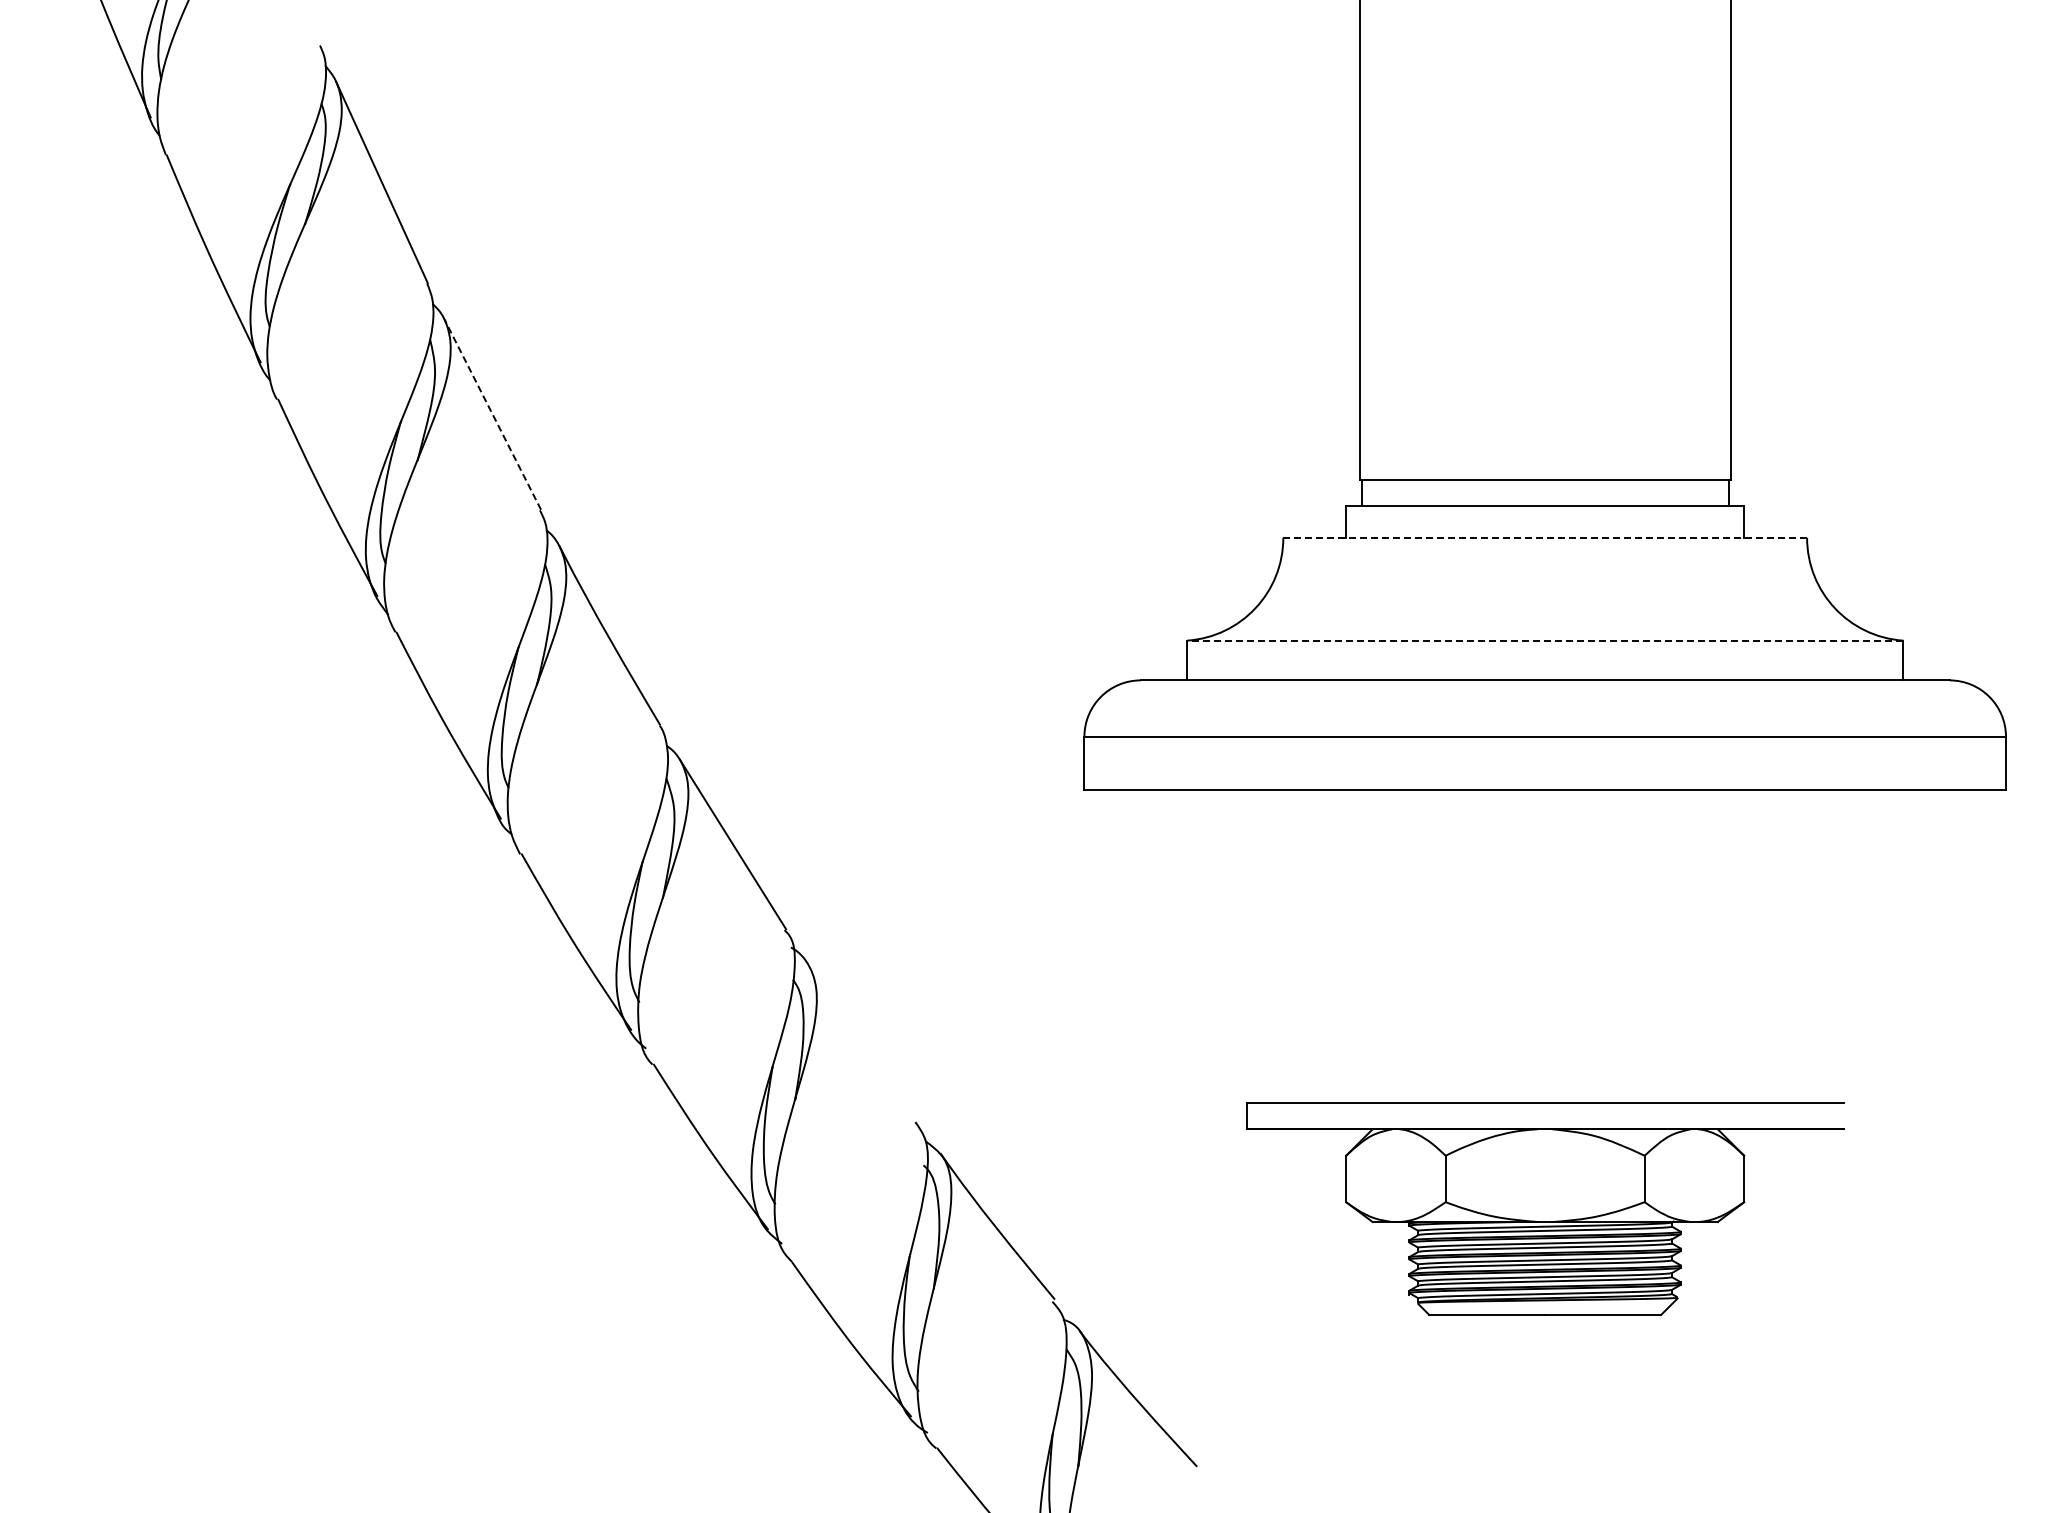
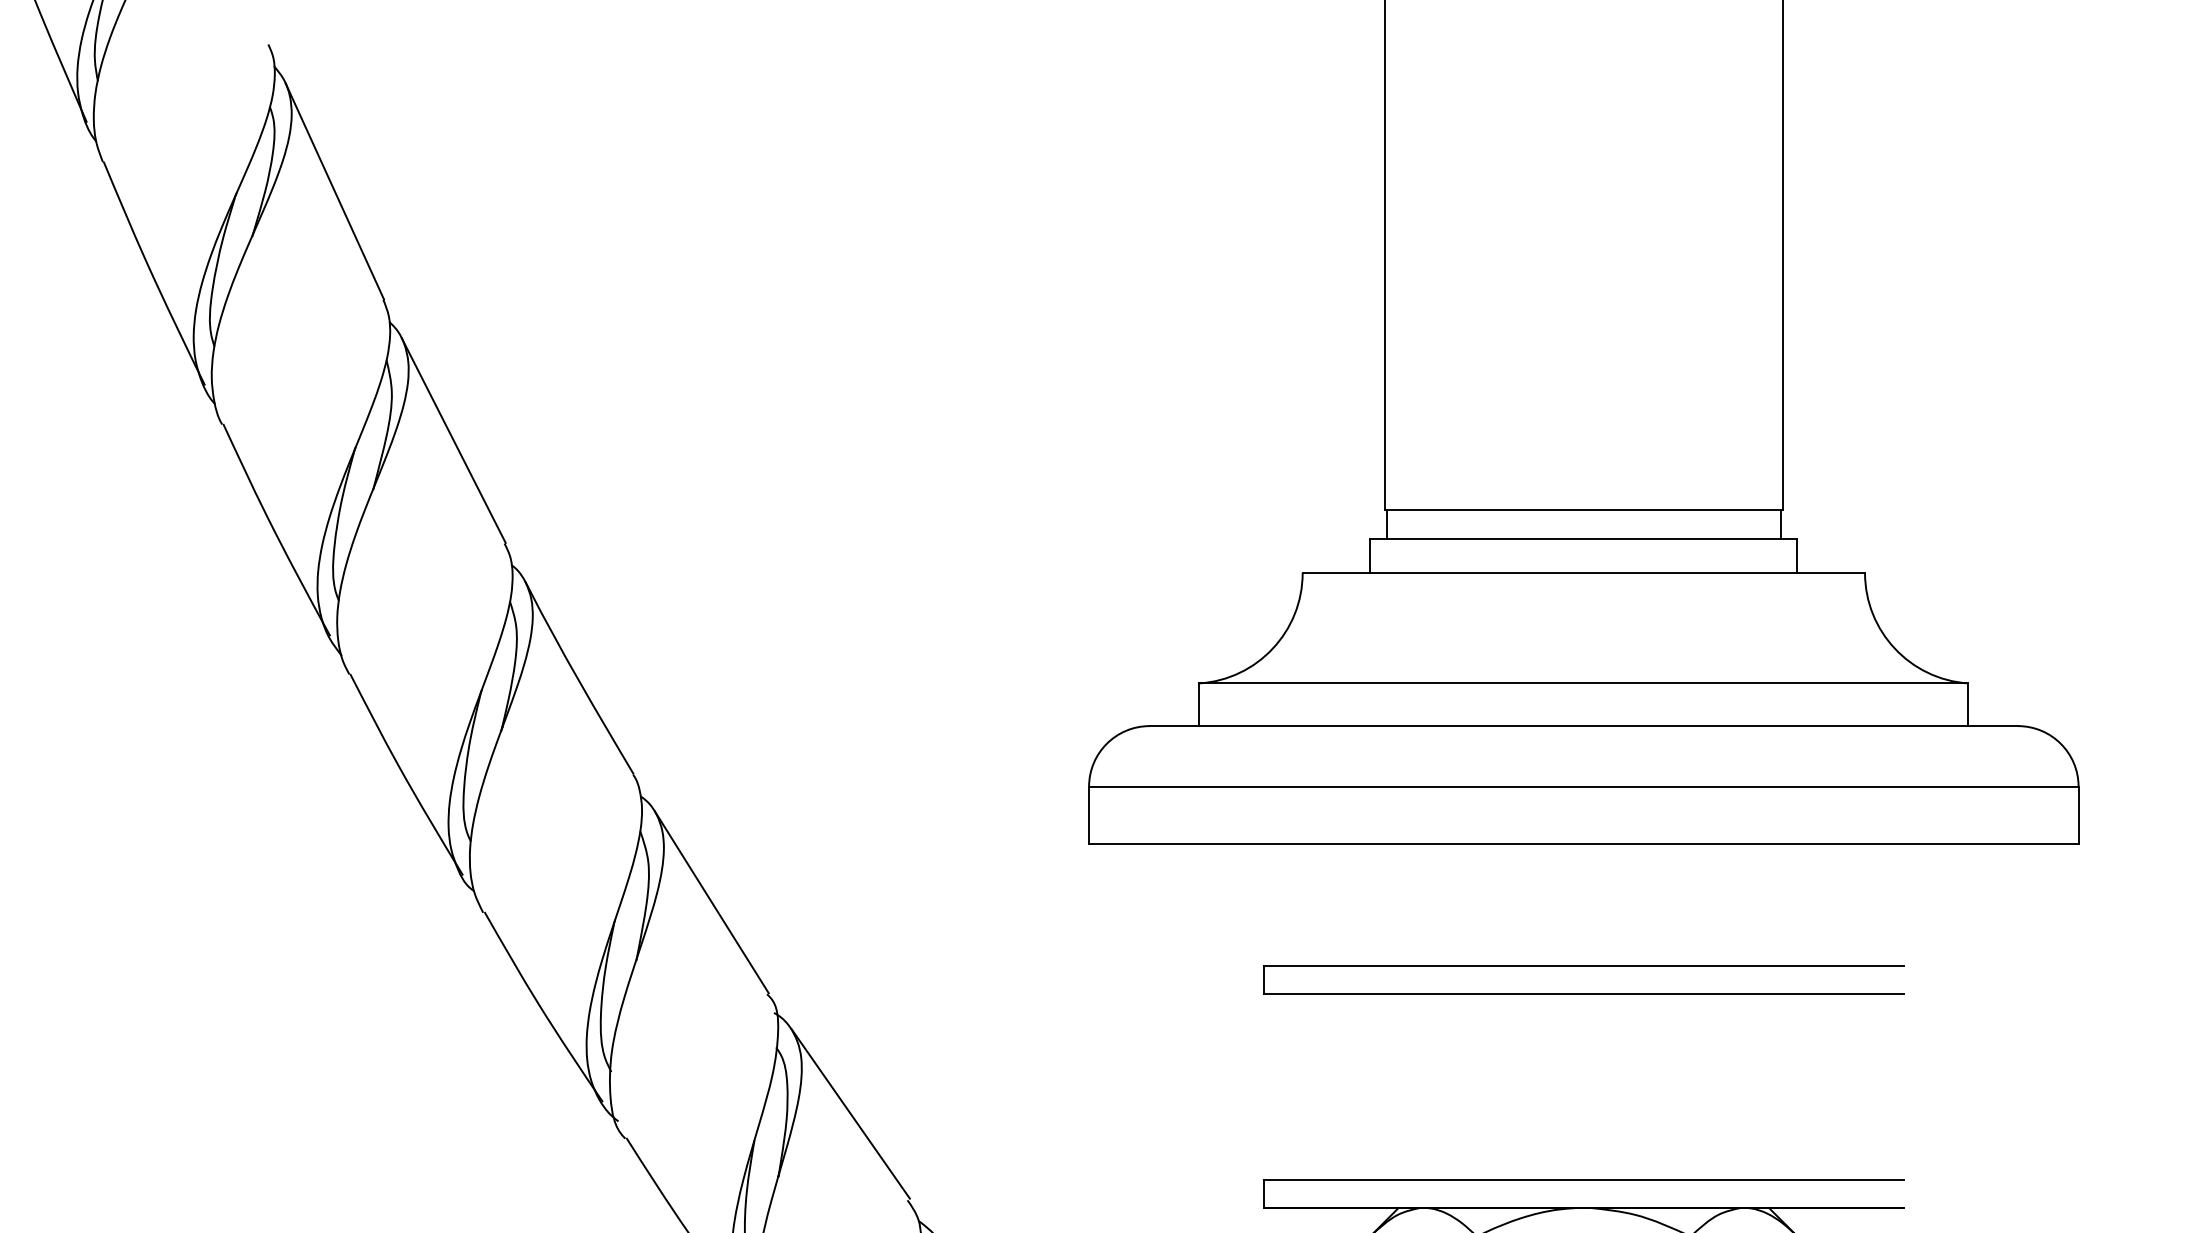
line: (492, 414) -> (453, 440), dashed -> solid
line: (1545, 537) -> (1584, 572), dashed -> solid
line: (1544, 640) -> (1583, 683), dashed -> solid
part: (1545, 904) -> (1584, 966), added
line: (862, 1041) -> (850, 1113), added

